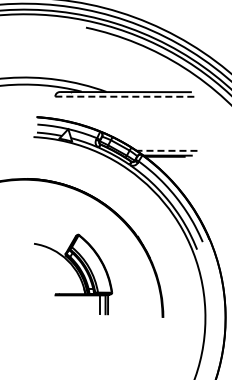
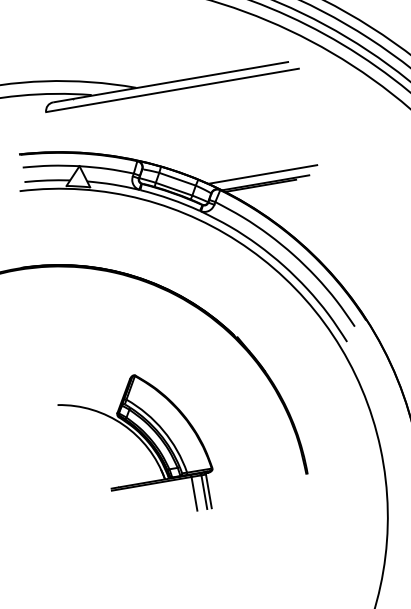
line: (125, 96) -> (171, 90), dashed -> solid
line: (166, 150) -> (261, 174), dashed -> solid
part: (73, 274) -> (137, 447), moved

